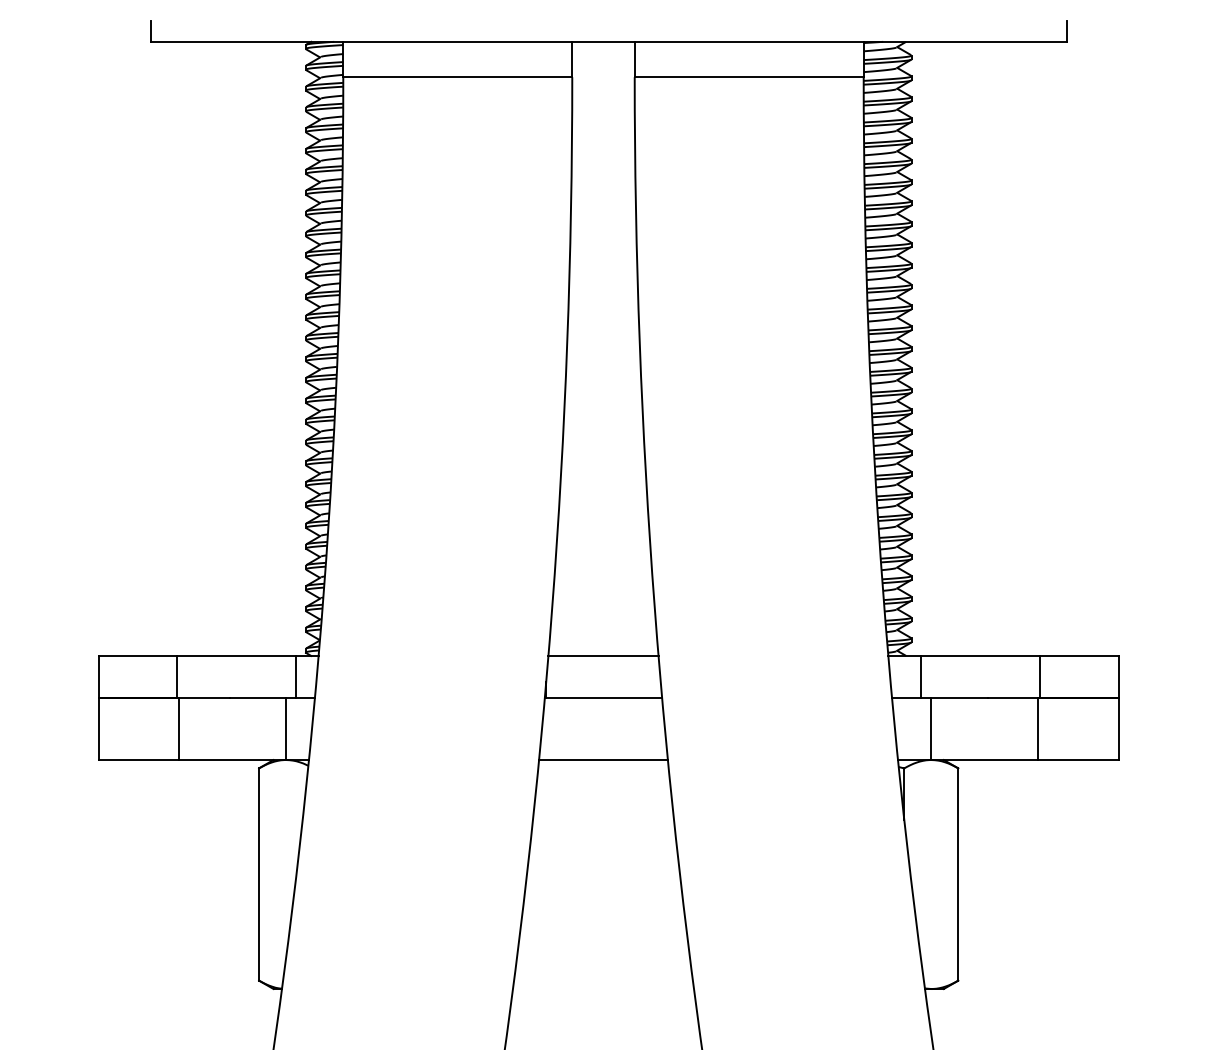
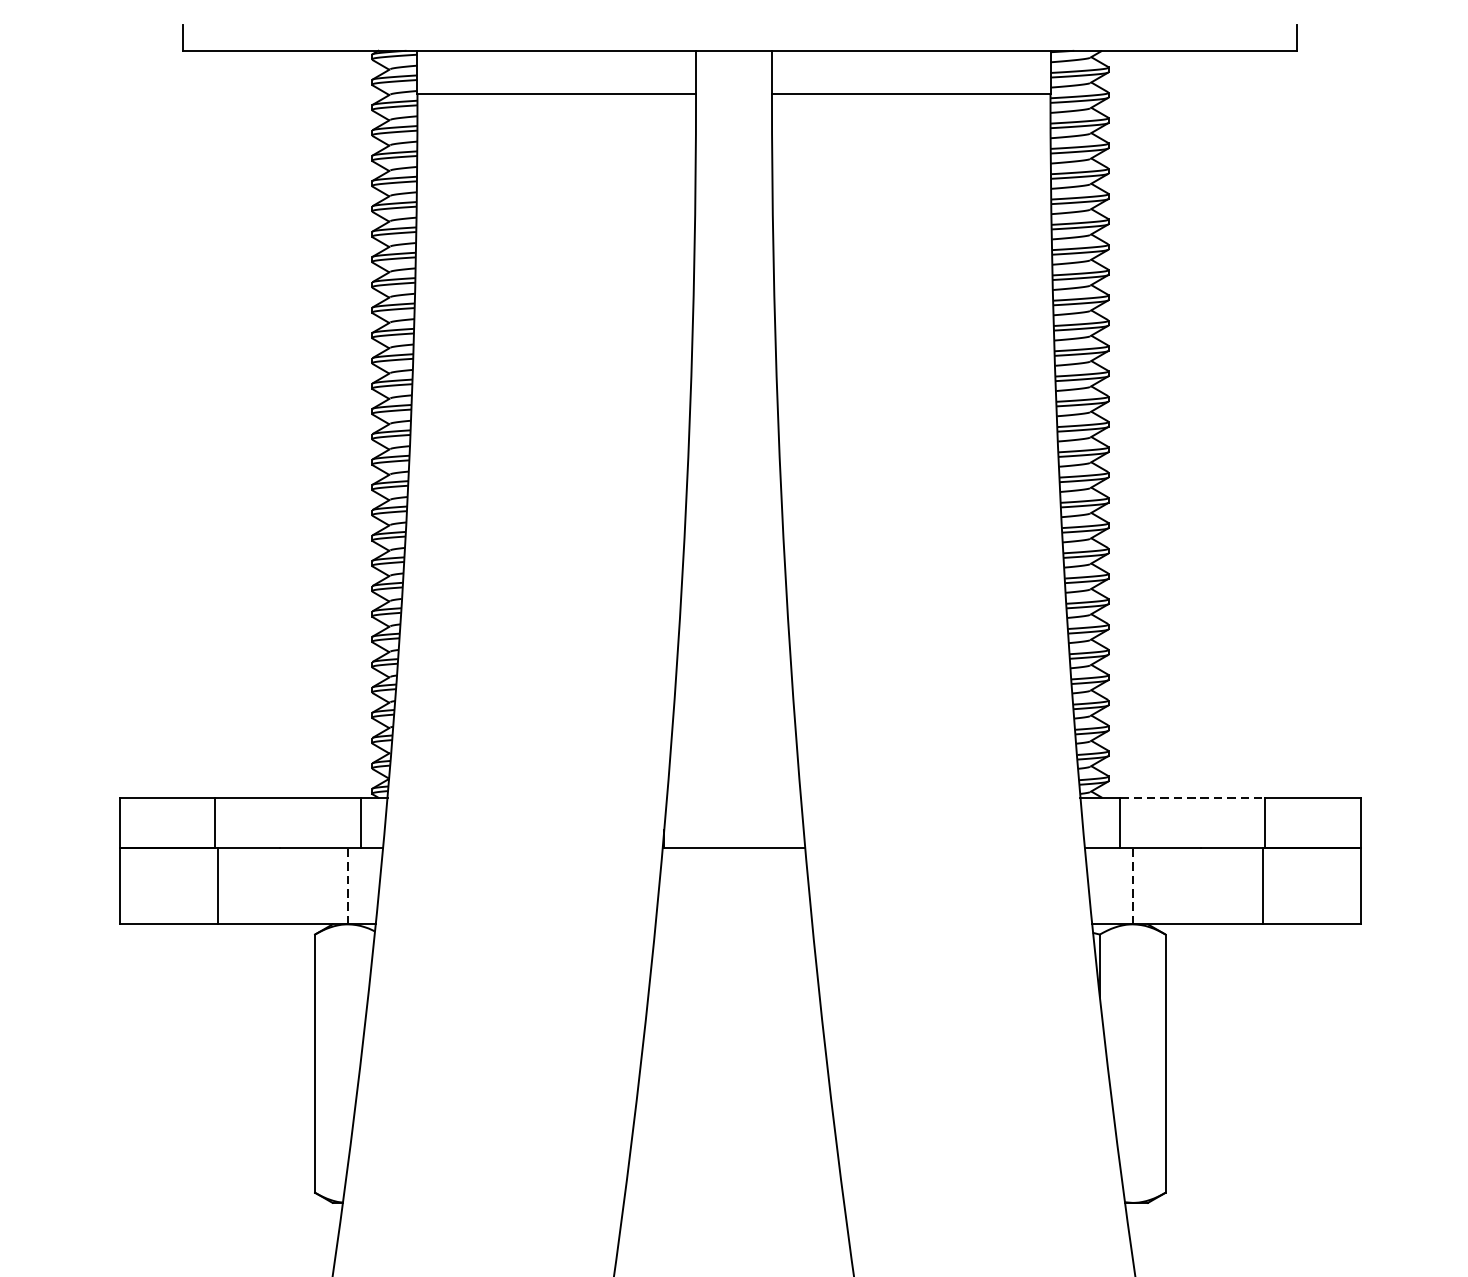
line: (603, 655) -> (734, 797), removed
line: (980, 655) -> (1192, 797), solid -> dashed
line: (286, 728) -> (348, 886), solid -> dashed
line: (931, 728) -> (1132, 886), solid -> dashed
line: (603, 760) -> (734, 924), removed

